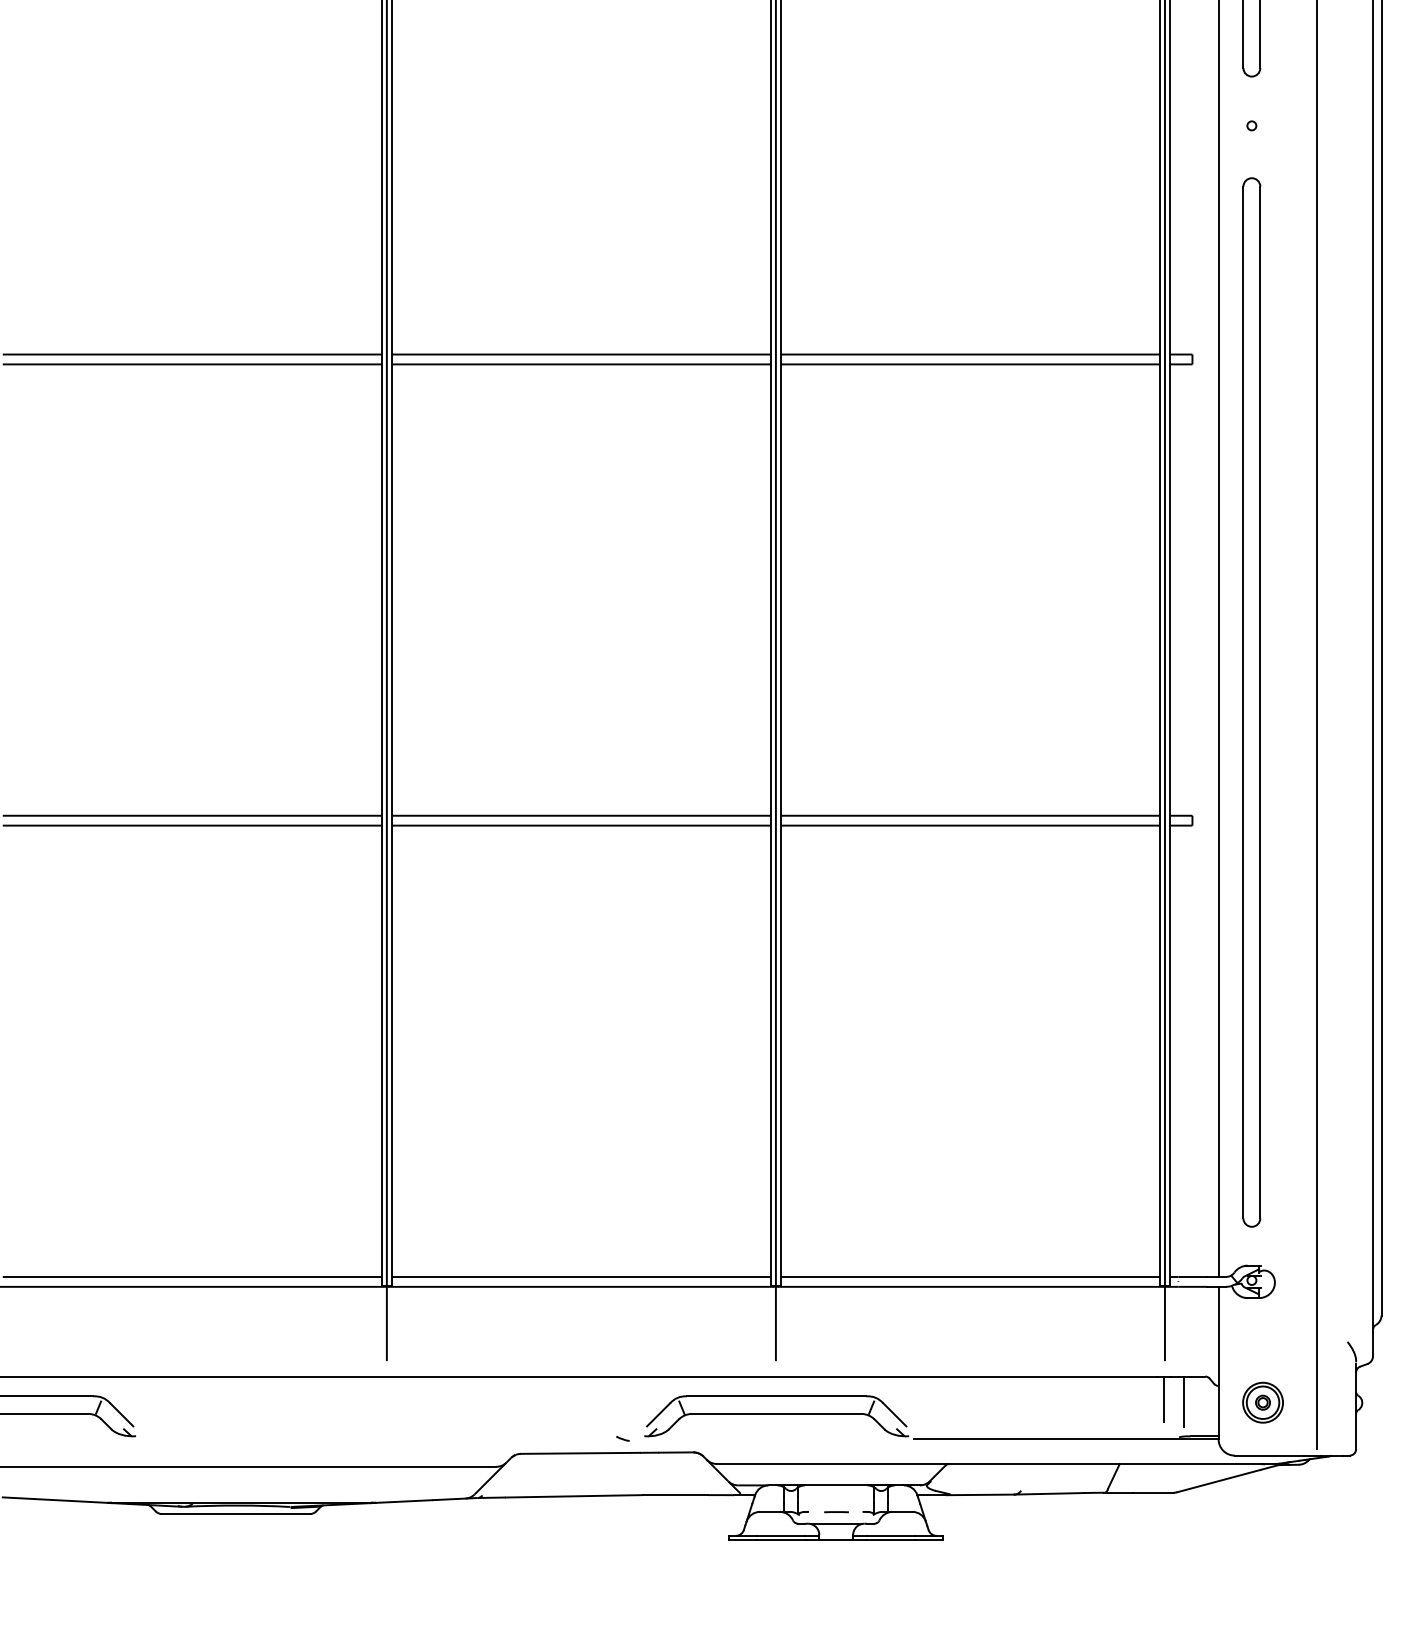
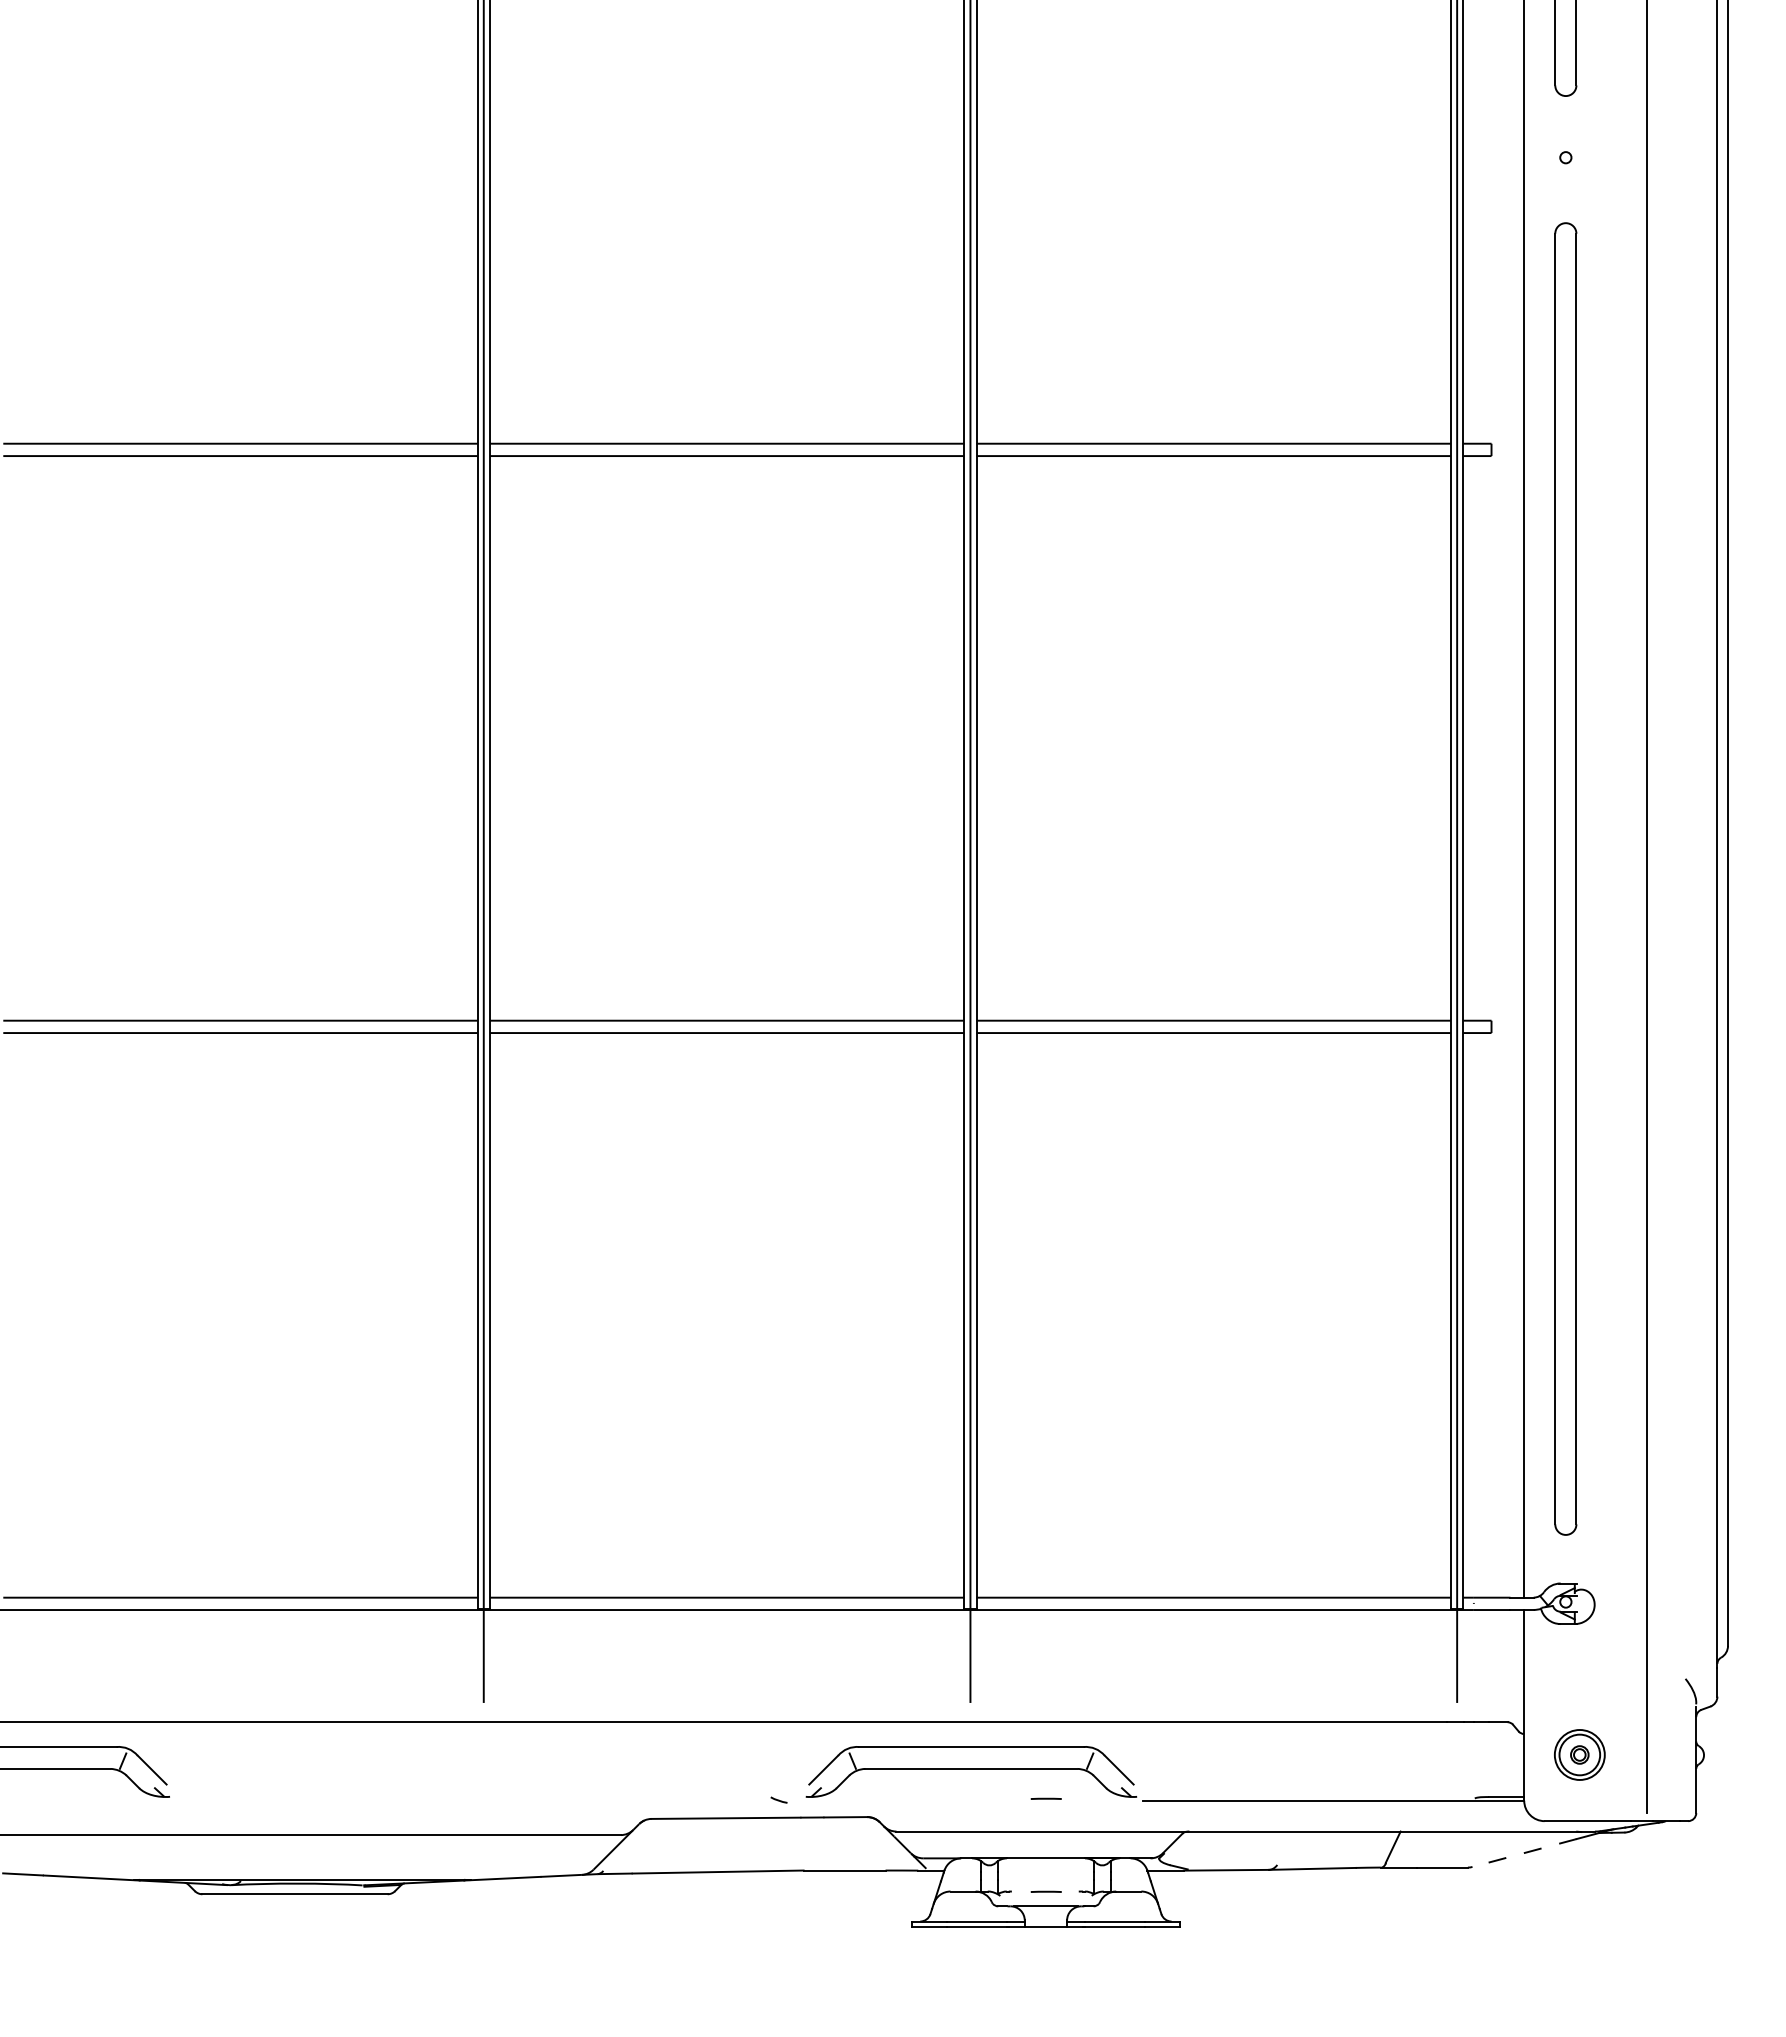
line: (1164, 1399) -> (1456, 1750), removed
line: (1184, 1401) -> (1481, 1753), removed
line: (835, 1437) -> (1045, 1798), added
line: (1218, 1480) -> (1524, 1852), solid -> dashed

